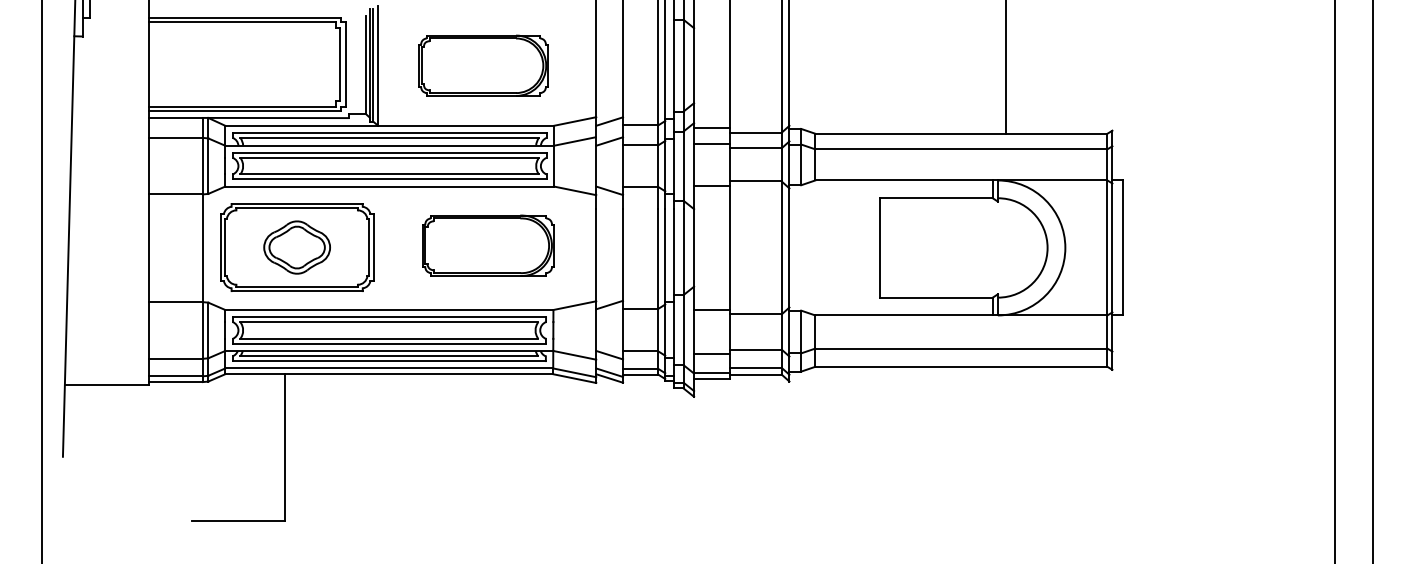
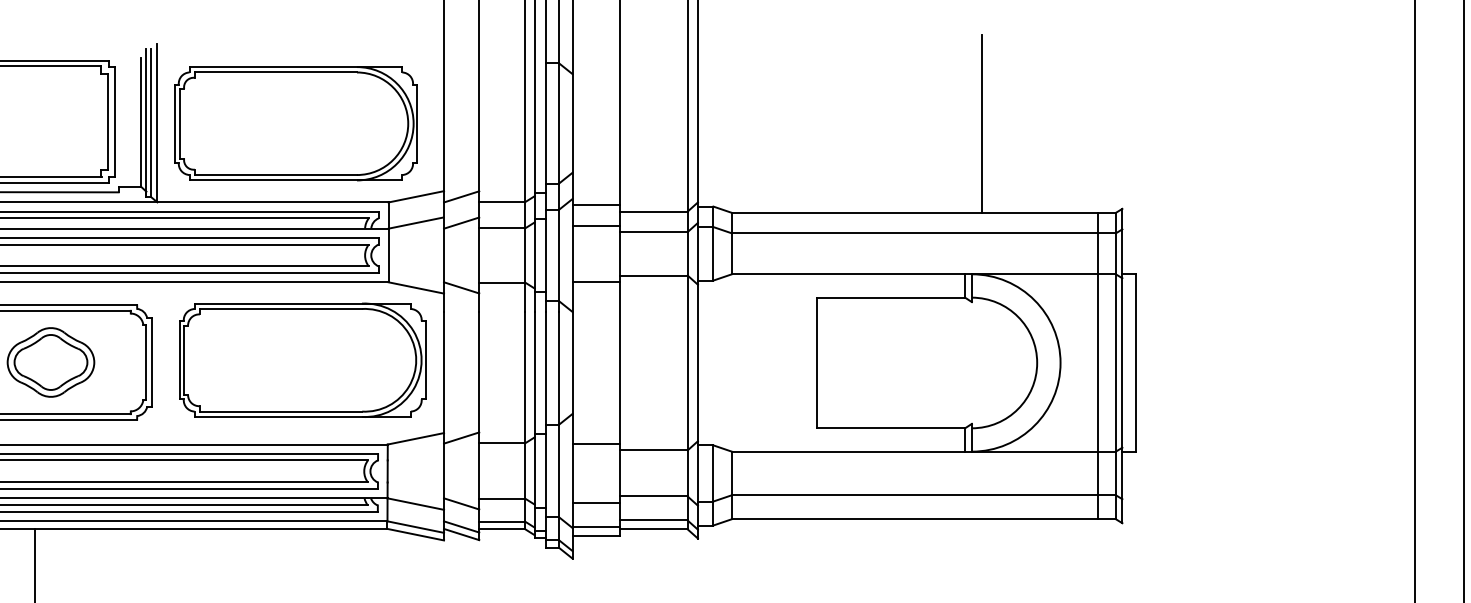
part: (483, 65) -> (295, 123), size x1.43
part: (488, 245) -> (302, 359), size x1.43
line: (1093, 249) -> (1097, 365), added

